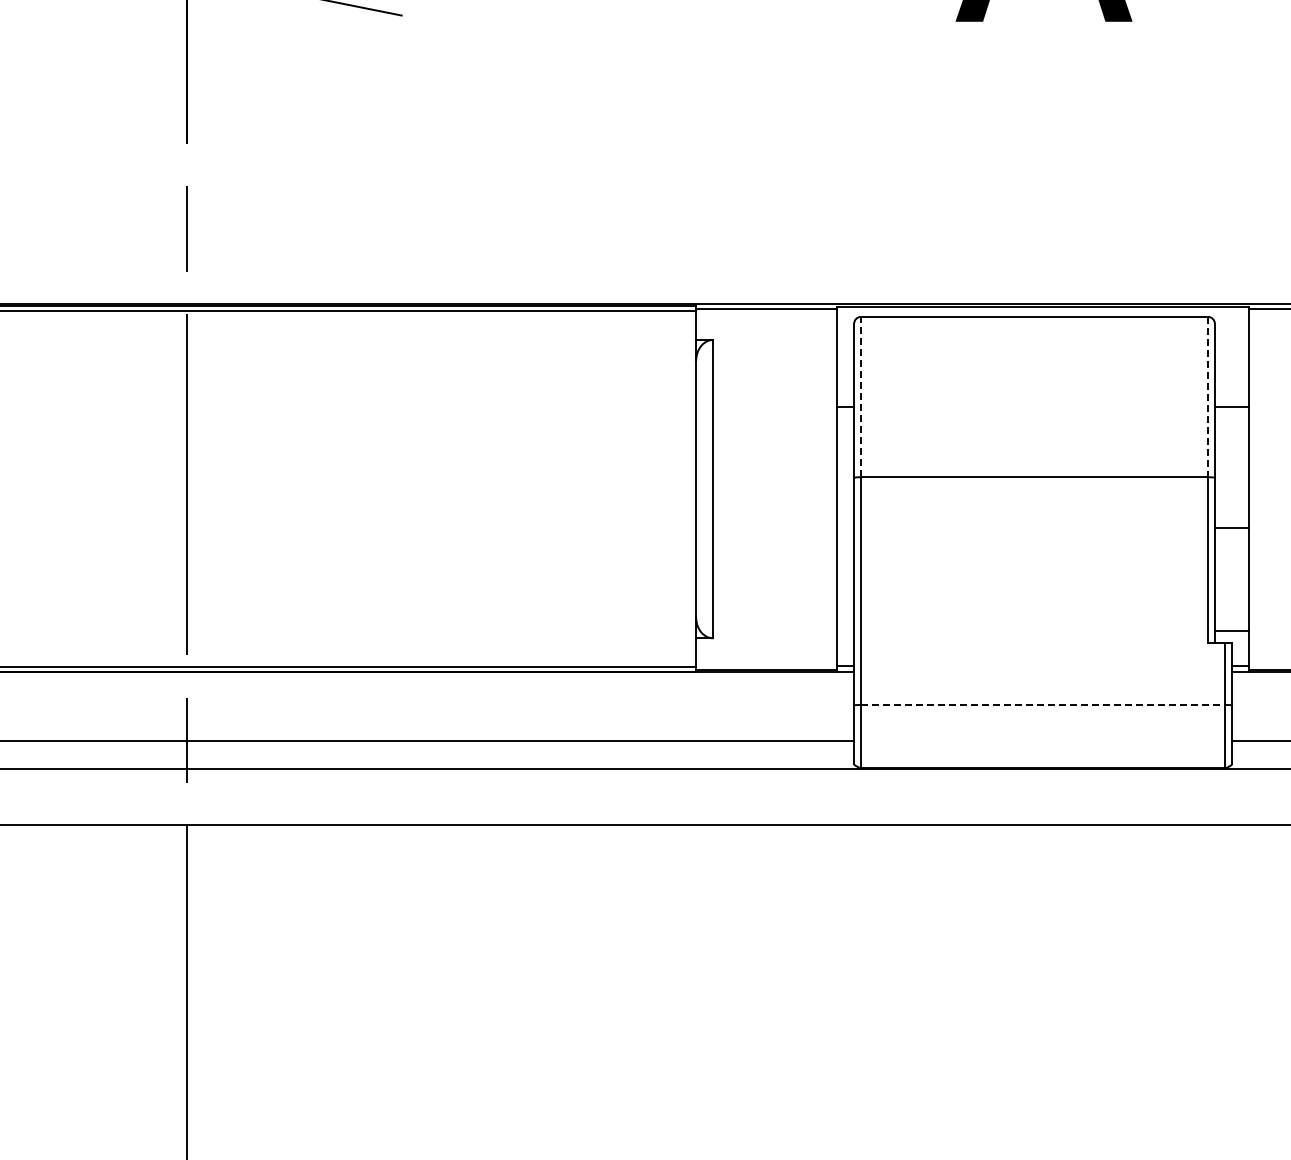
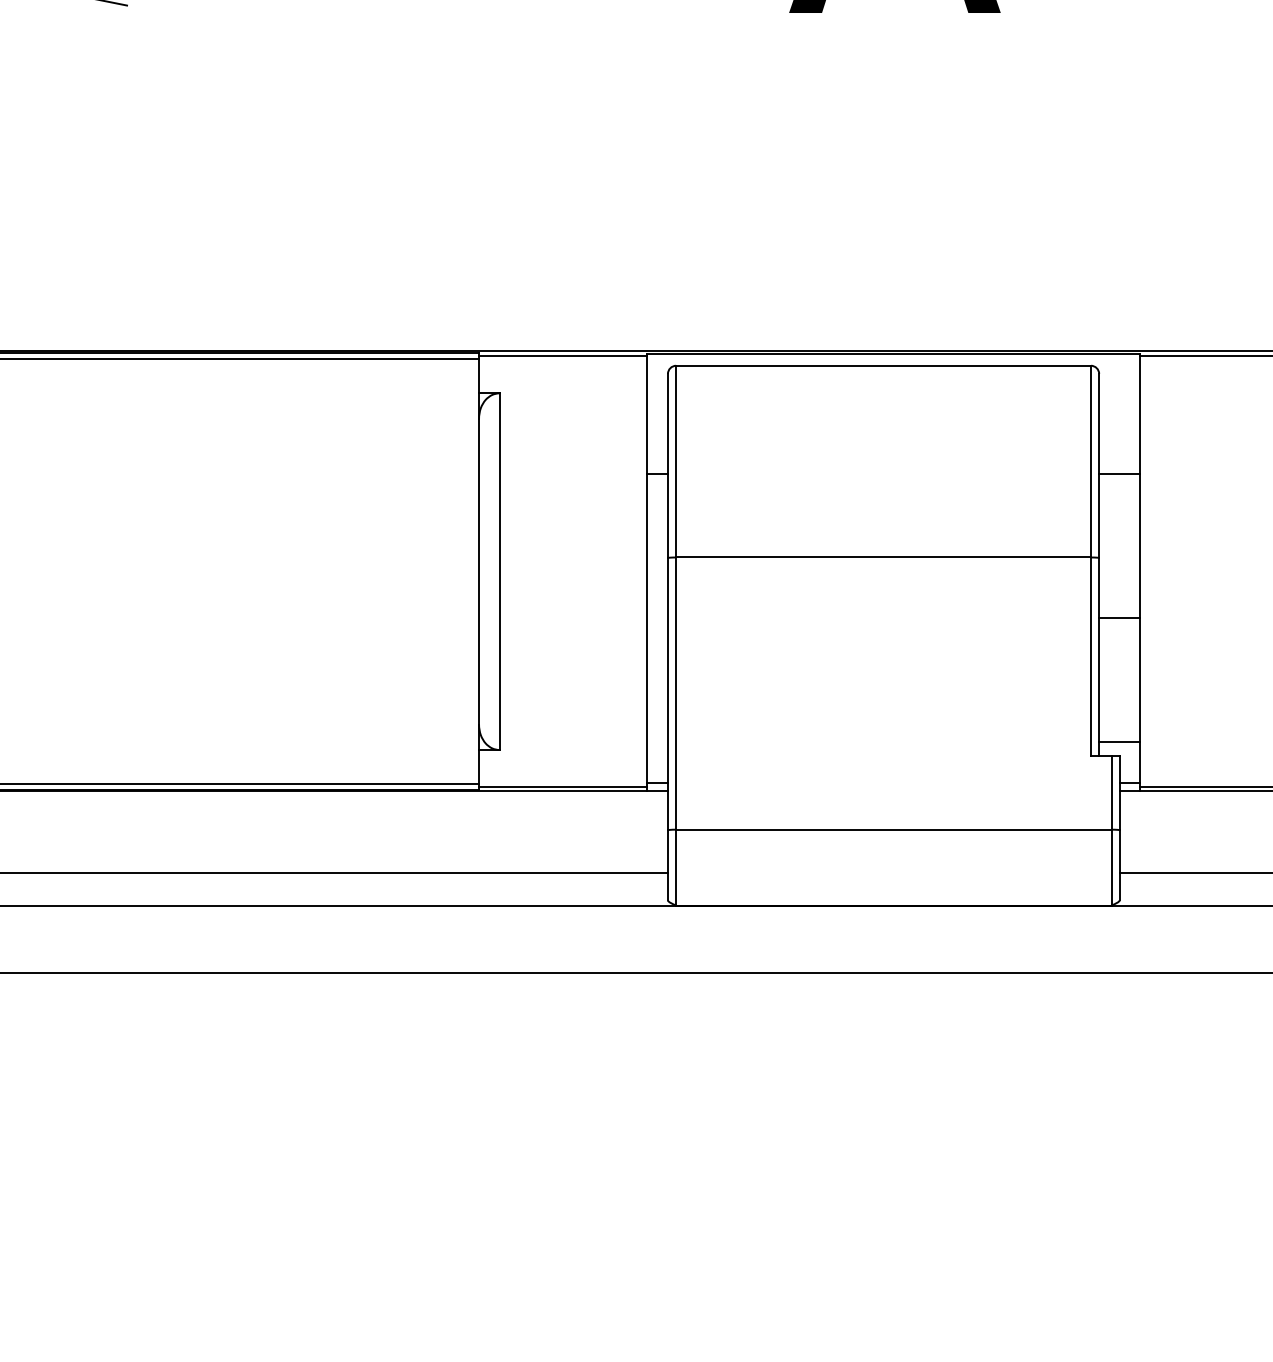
line: (861, 396) -> (676, 460), dashed -> solid
line: (1208, 397) -> (1091, 462), dashed -> solid
line: (1043, 704) -> (894, 829), dashed -> solid

